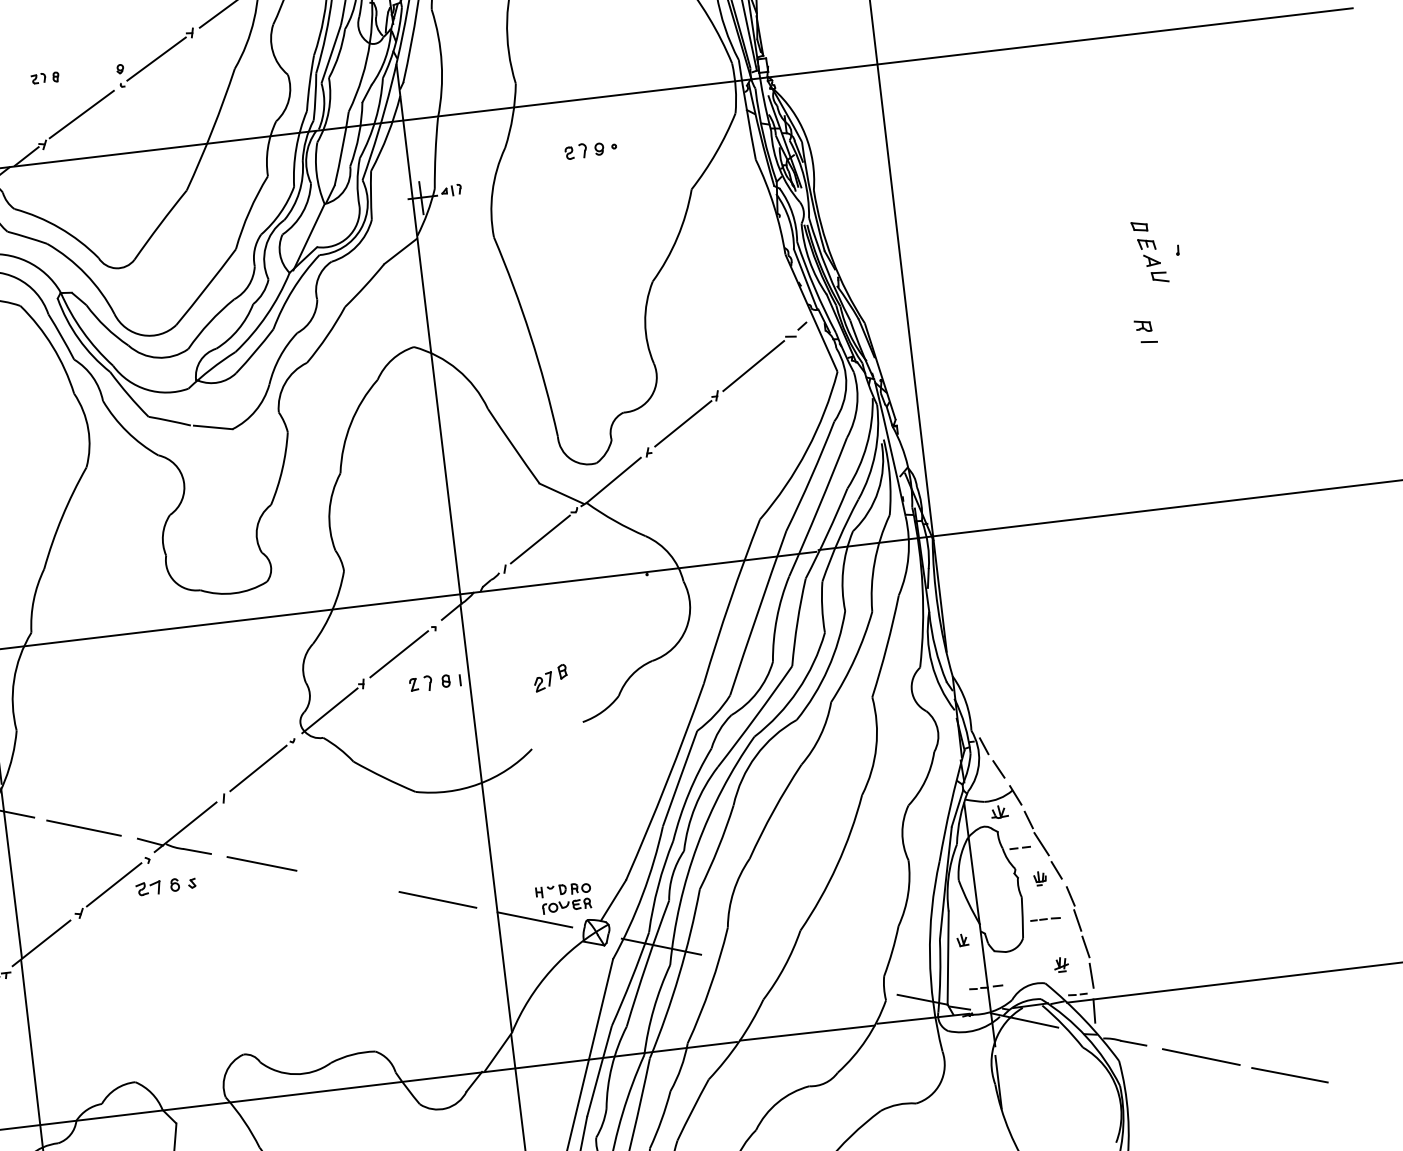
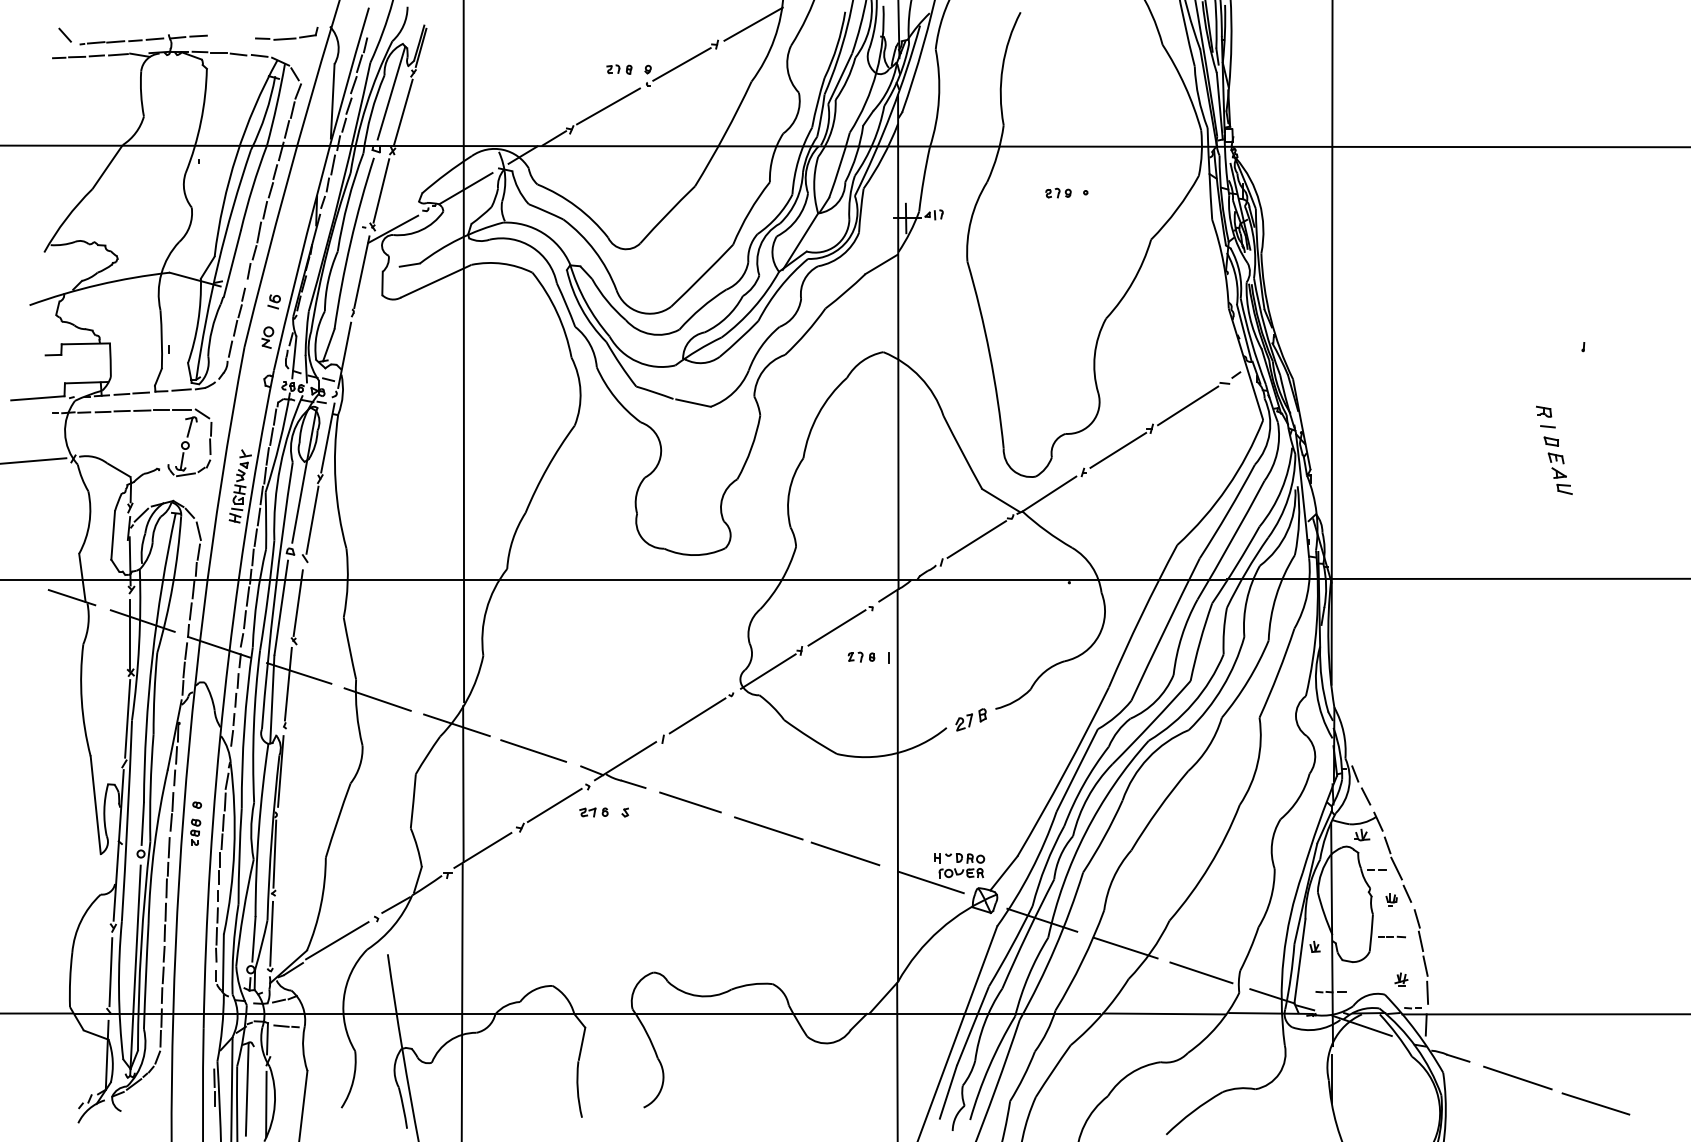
part: (45, 77) -> (619, 69), moved
part: (584, 149) -> (1058, 192), size x0.71
part: (1149, 252) -> (1557, 465), moved
part: (549, 677) -> (970, 719), moved
part: (429, 682) -> (861, 656), size x0.71
line: (350, 882) -> (768, 828), added
part: (157, 887) -> (593, 812), size x0.71
line: (755, 965) -> (1125, 947), added
line: (842, 983) -> (1201, 972), added

